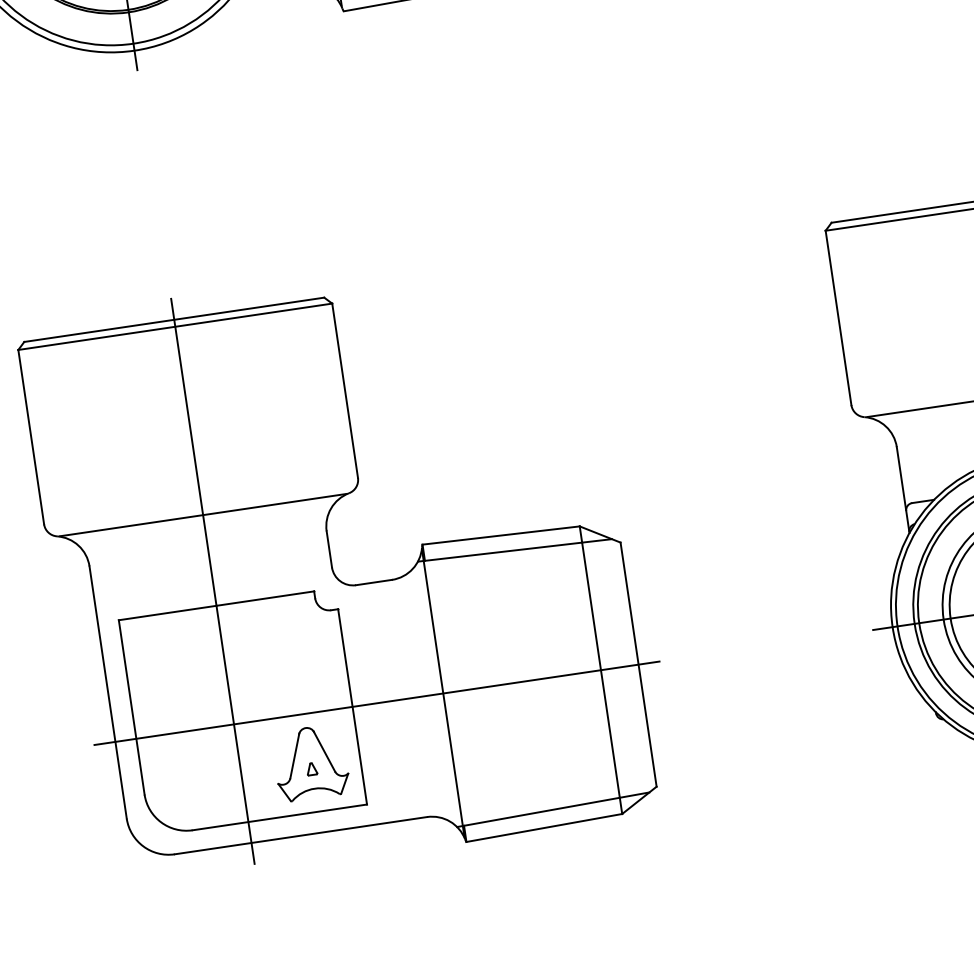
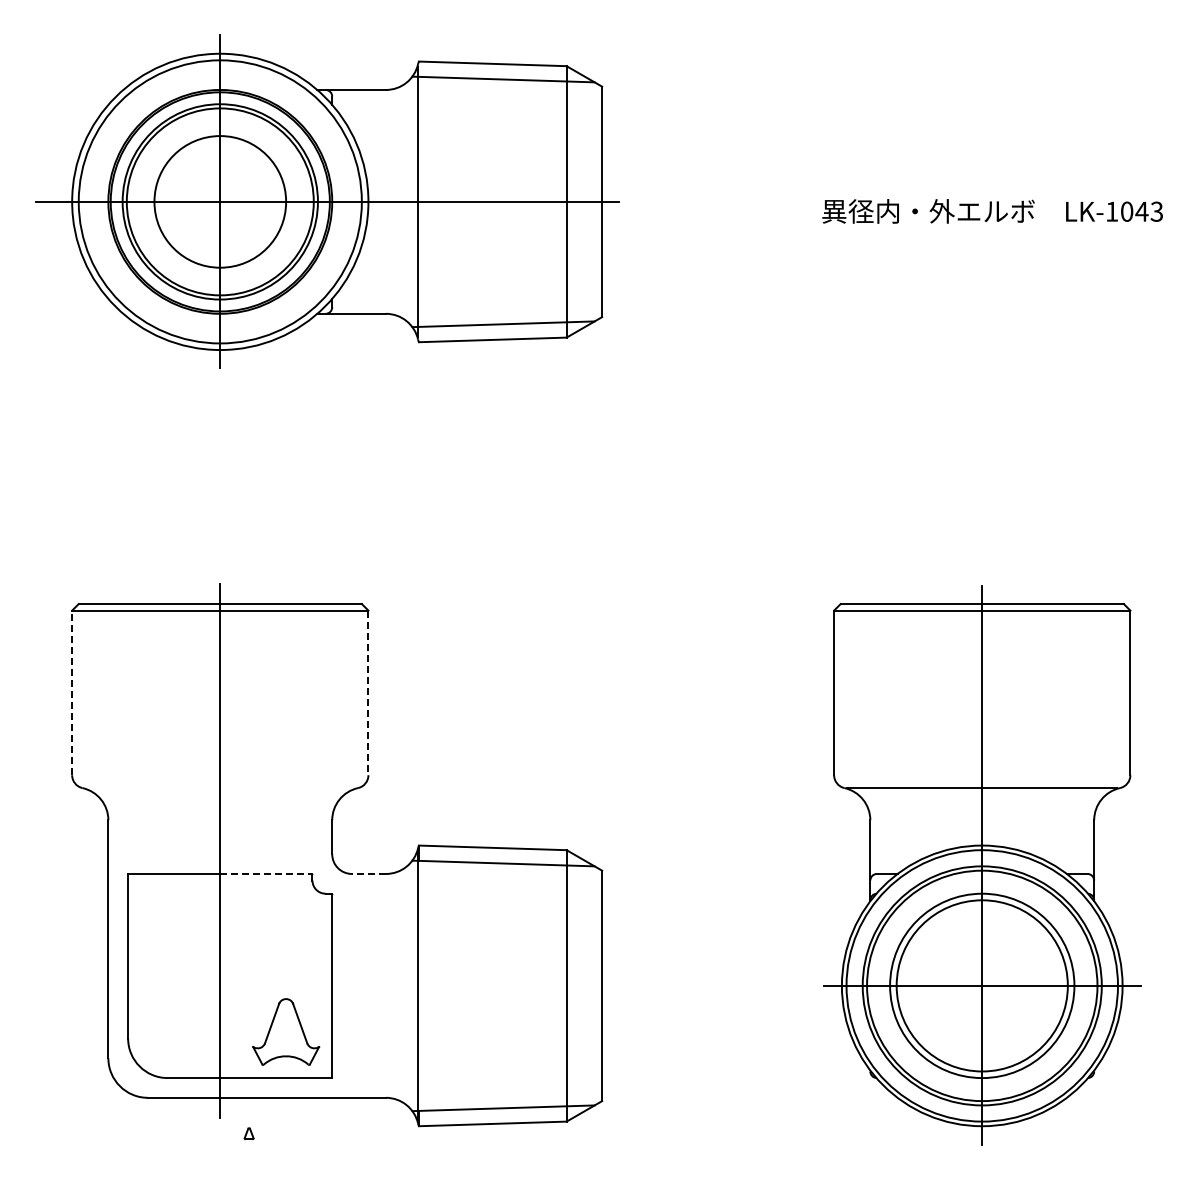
line: (345, 391) -> (368, 693), solid -> dashed
line: (31, 436) -> (72, 692), solid -> dashed
line: (203, 515) -> (220, 788), removed
line: (373, 582) -> (368, 873), solid -> dashed
line: (265, 598) -> (266, 873), solid -> dashed
line: (376, 702) -> (354, 985), removed
part: (311, 768) -> (248, 1133), moved

